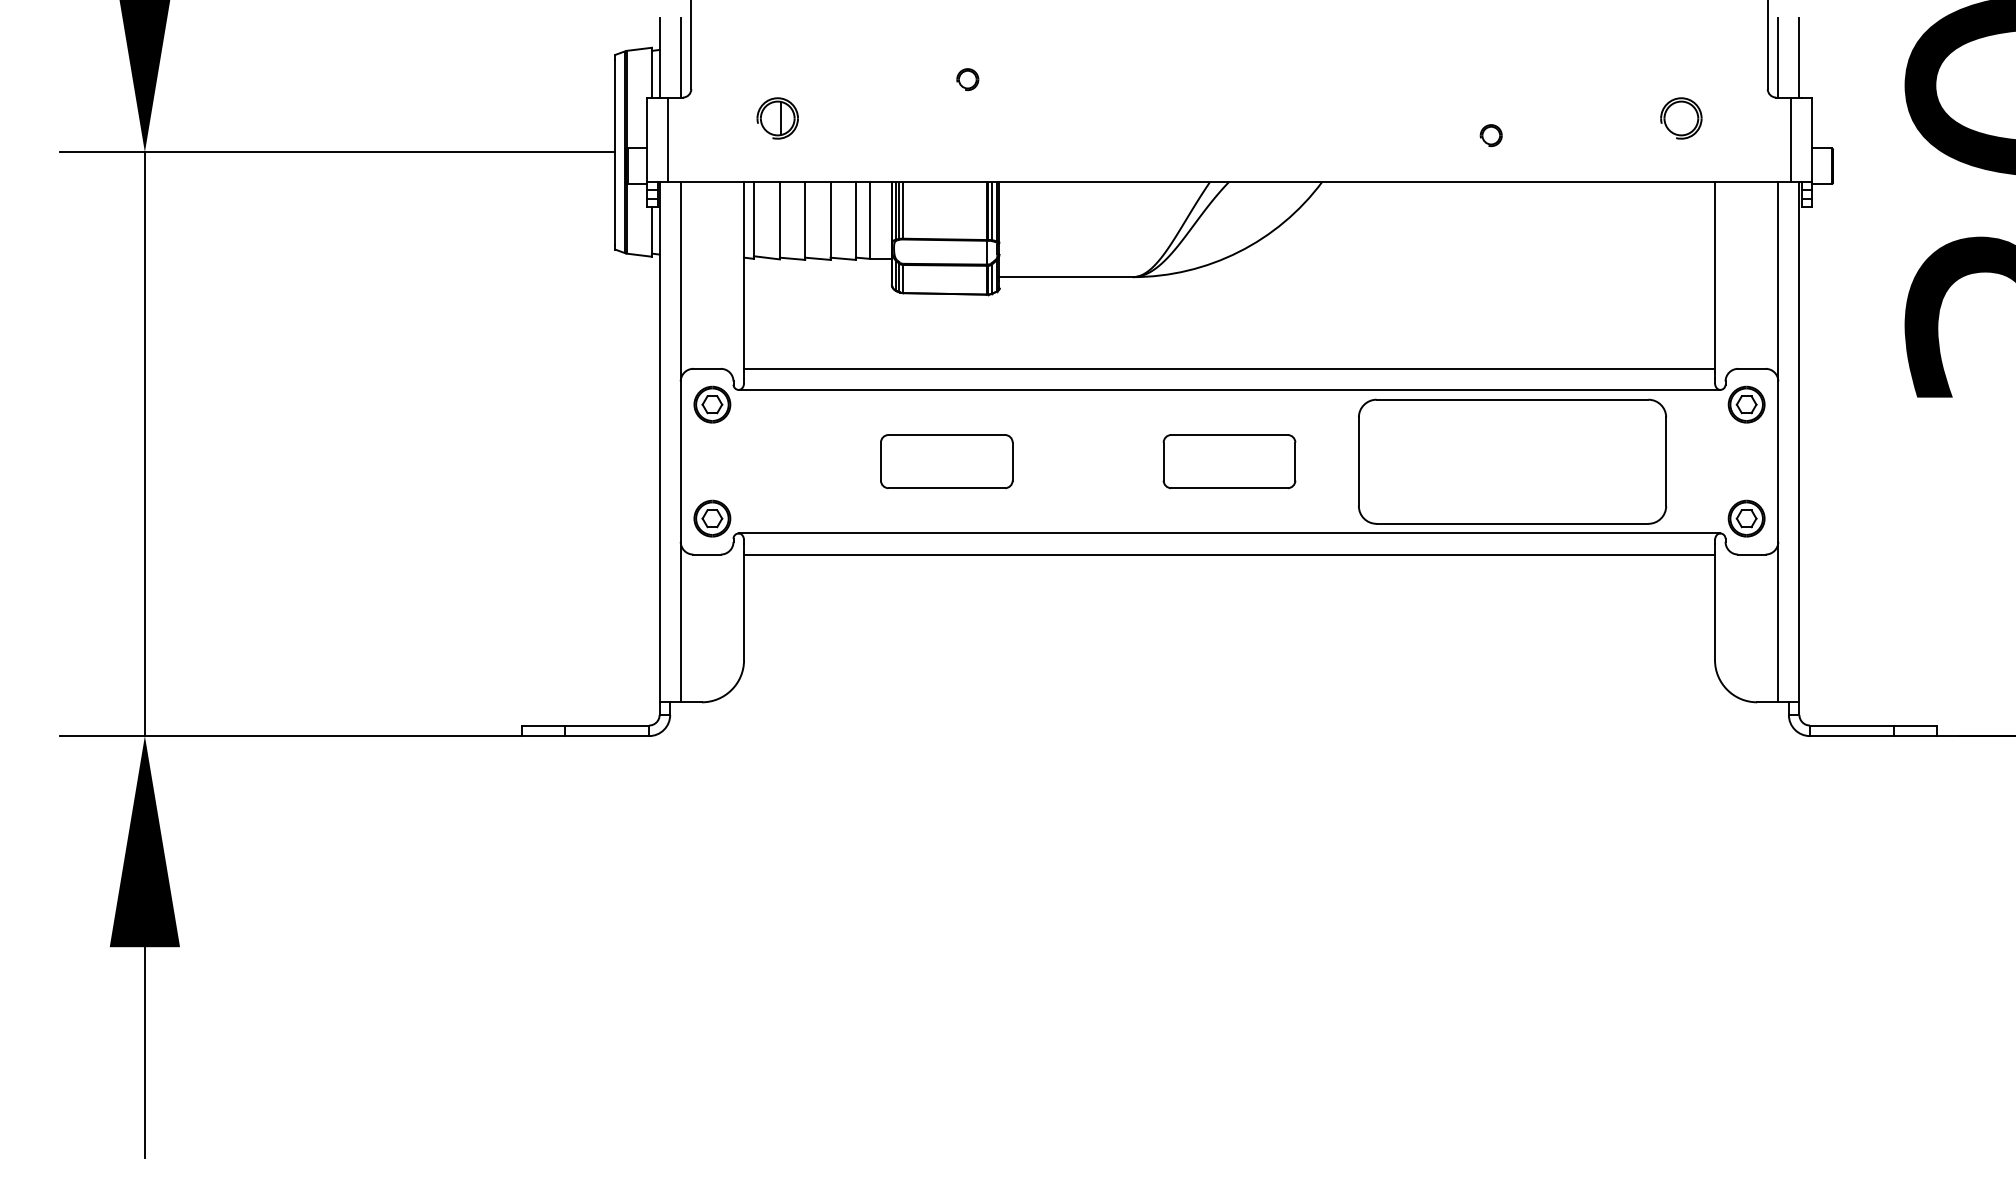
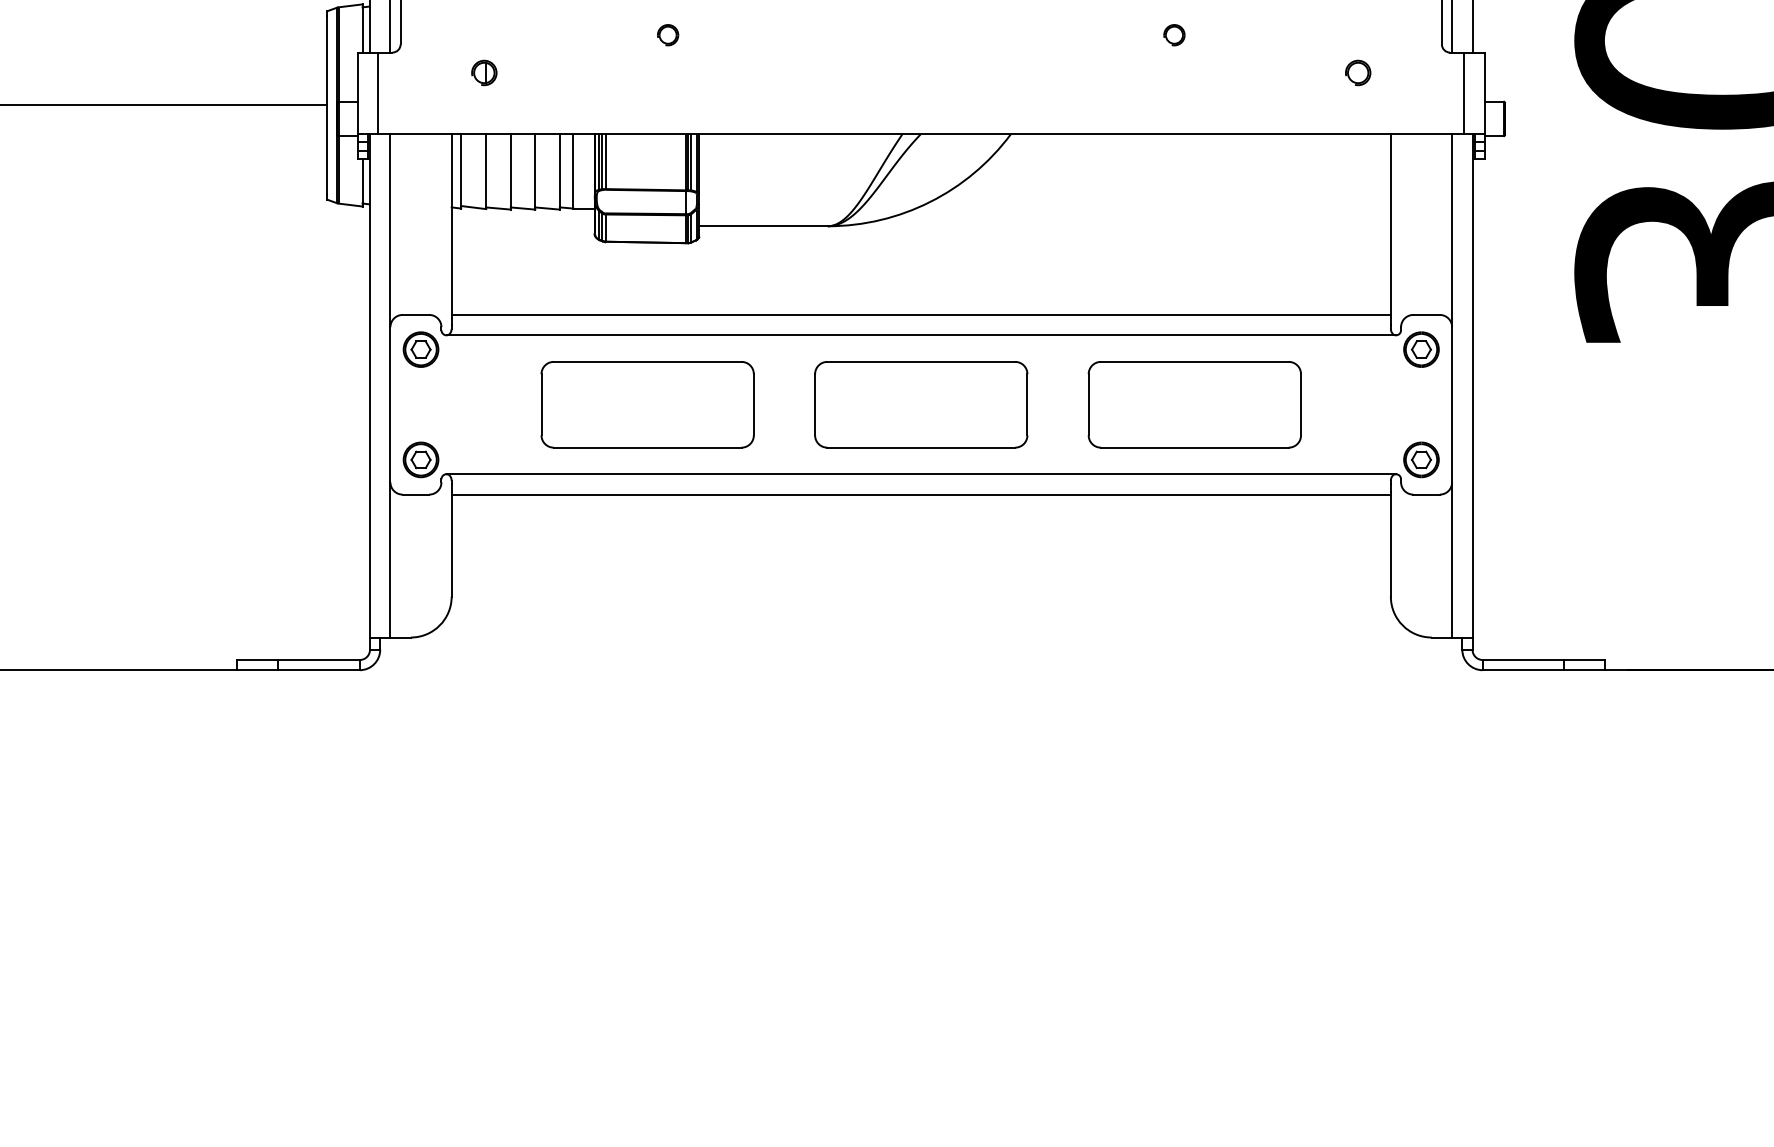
part: (777, 118) -> (484, 72), size x0.62
part: (1680, 118) -> (1357, 72), size x0.62
part: (1490, 135) -> (1173, 35), moved
part: (946, 461) -> (647, 404), size x1.67
part: (1229, 461) -> (921, 404), size x1.67
part: (1511, 461) -> (1194, 404), size x0.71

